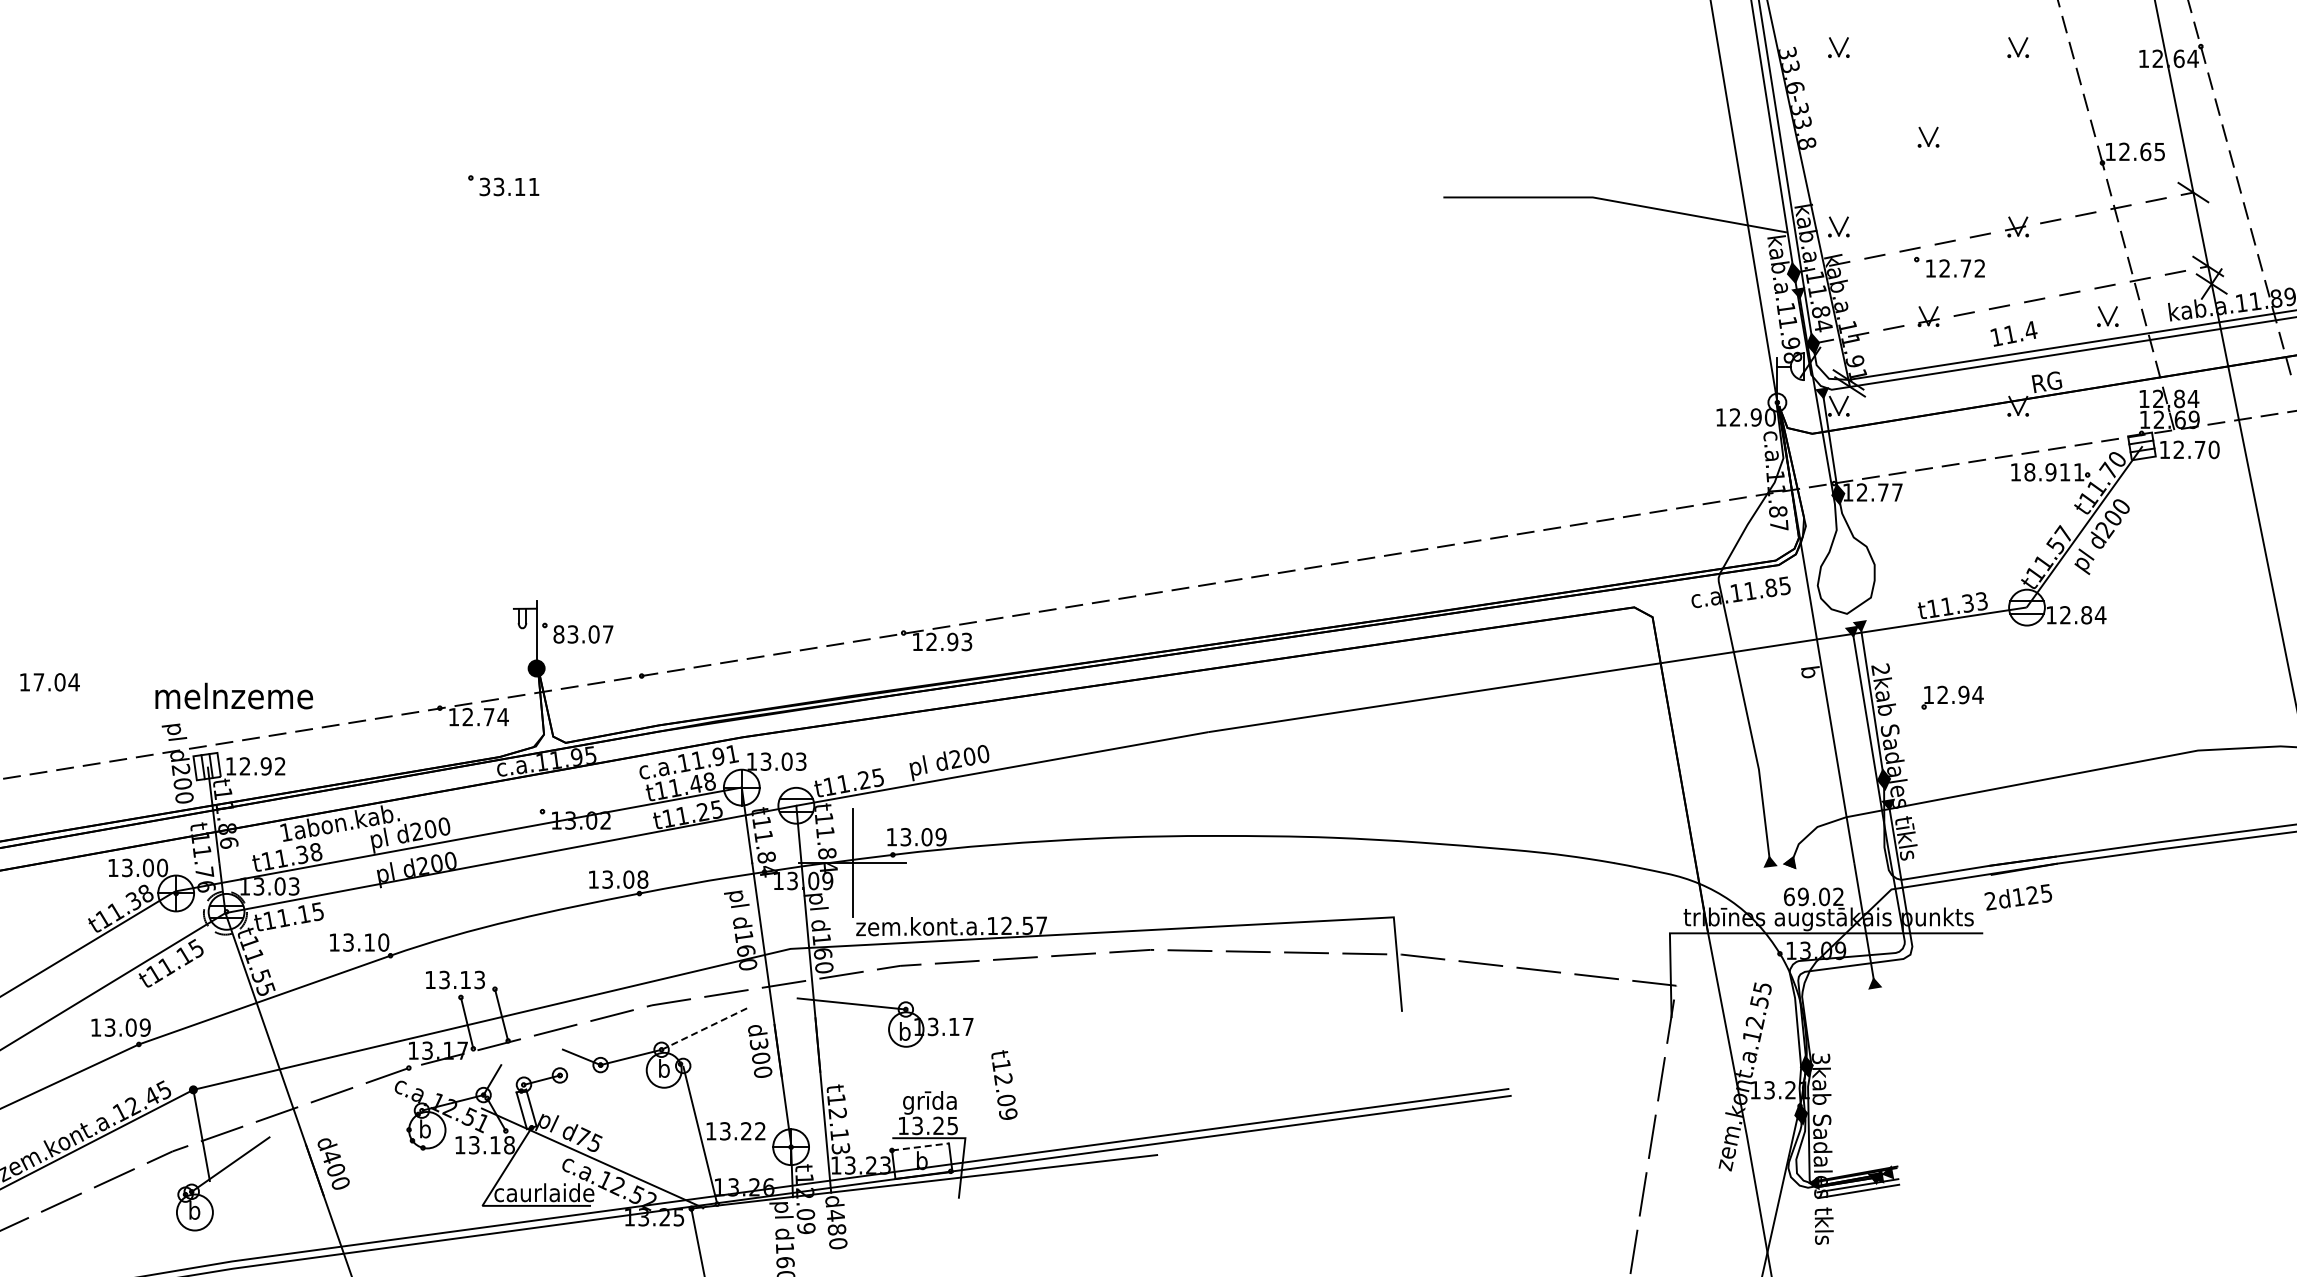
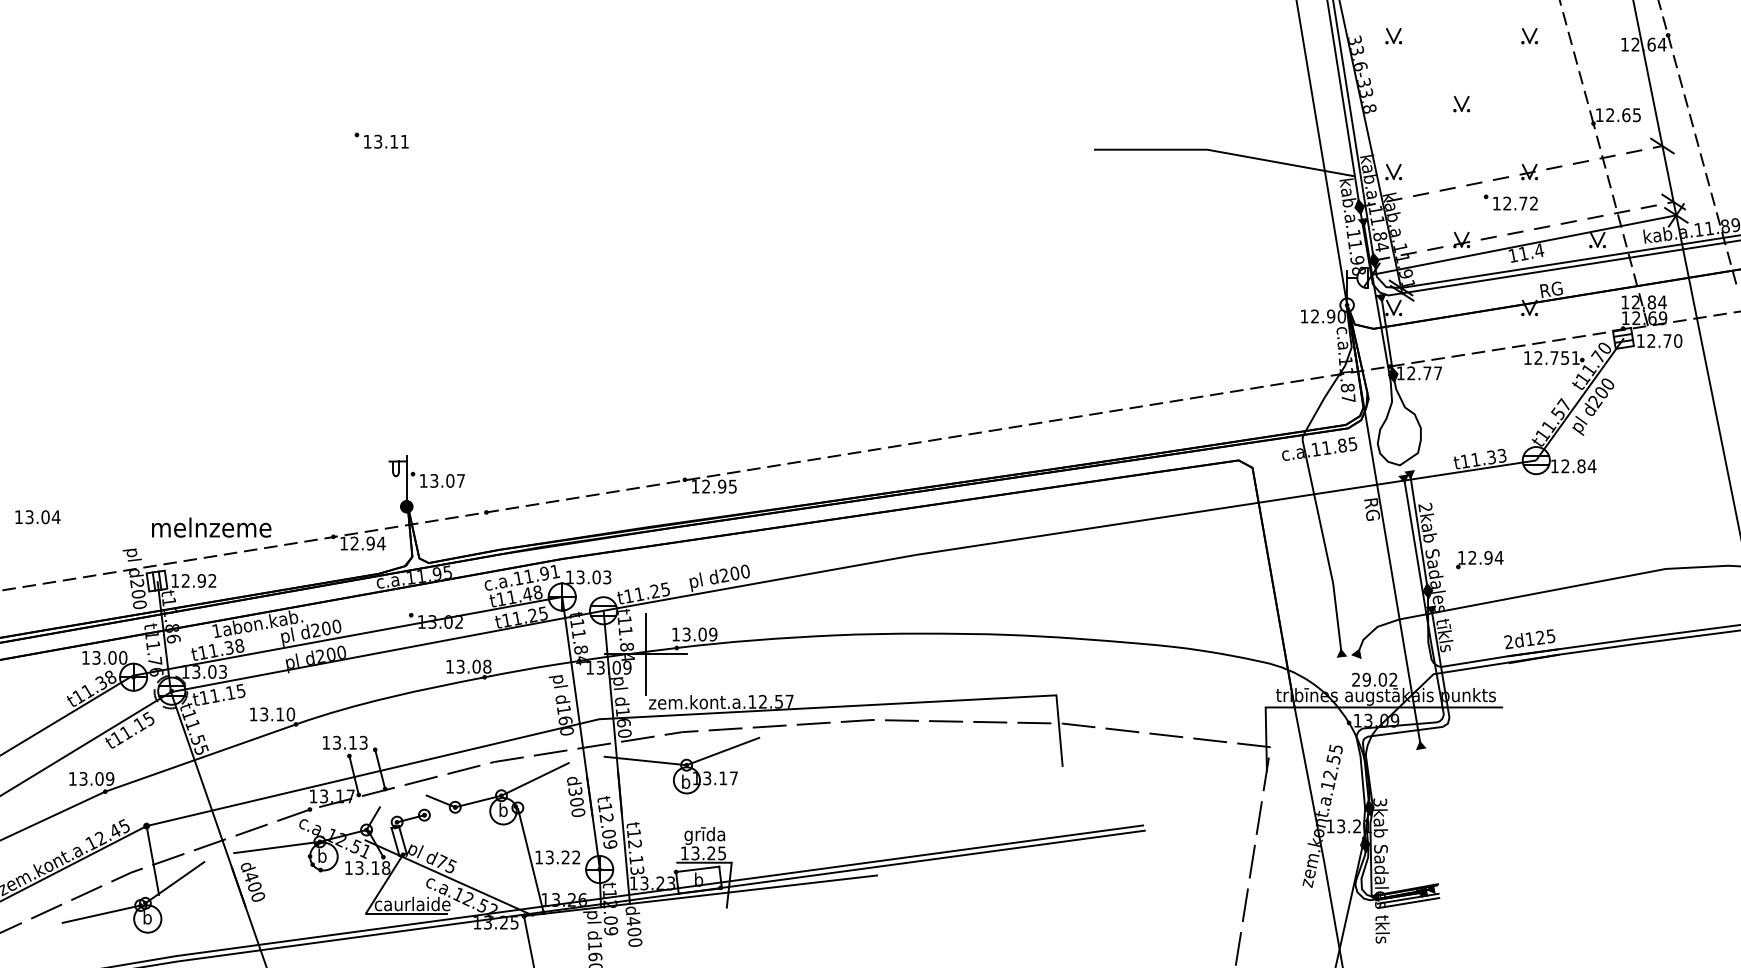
text: (484, 186) -> (367, 141), 33.11 -> 13.11
part: (1949, 266) -> (1510, 202), moved
line: (2010, 323) -> (1523, 245), added
text: (2047, 472) -> (1551, 358), 18.911 -> 12.751
text: (558, 634) -> (423, 480), 83.07 -> 13.07
text: (967, 641) -> (733, 486), 12.93 -> 12.95
text: (1810, 672) -> (1372, 509), b -> RG
text: (38, 682) -> (29, 517), 17.04 -> 13.04
text: (234, 695) -> (211, 527), moved
part: (1952, 697) -> (1479, 559), moved
text: (488, 717) -> (370, 543), 12.74 -> 12.94
text: (1789, 896) -> (1356, 679), 69.02 -> 29.02
text: (2017, 897) -> (1529, 639), moved
line: (953, 991) -> (722, 751), added
line: (706, 1028) -> (535, 779), dashed -> solid
text: (1004, 1084) -> (607, 822), moved
line: (365, 1117) -> (277, 847), added
line: (920, 1146) -> (697, 869), dashed -> solid
line: (133, 1205) -> (101, 913), added
text: (837, 1229) -> (634, 931), d480 -> d400

